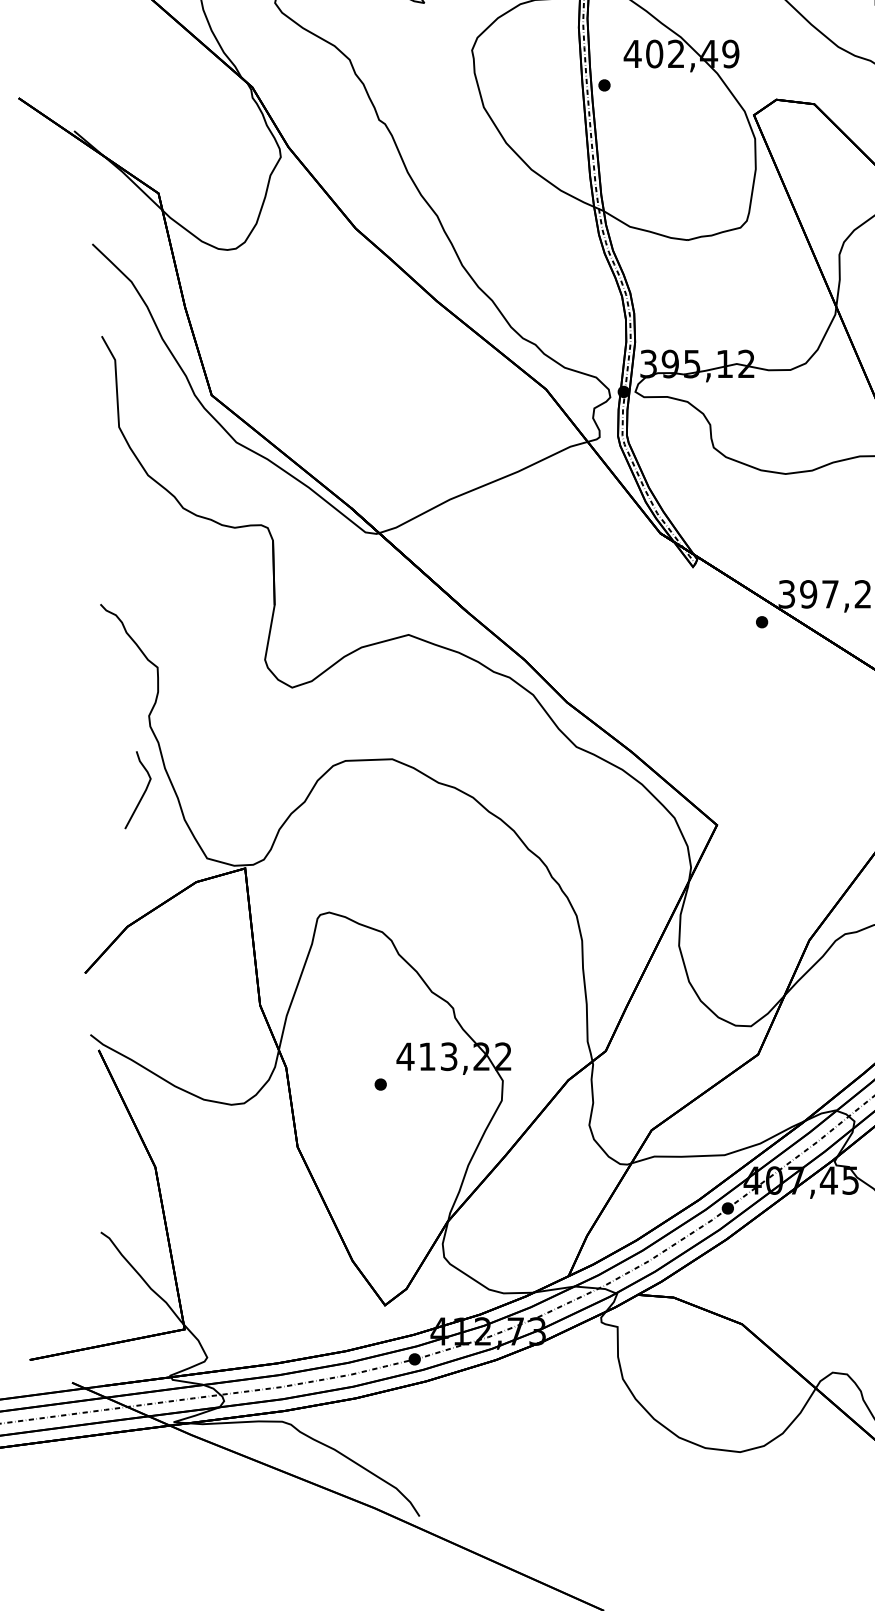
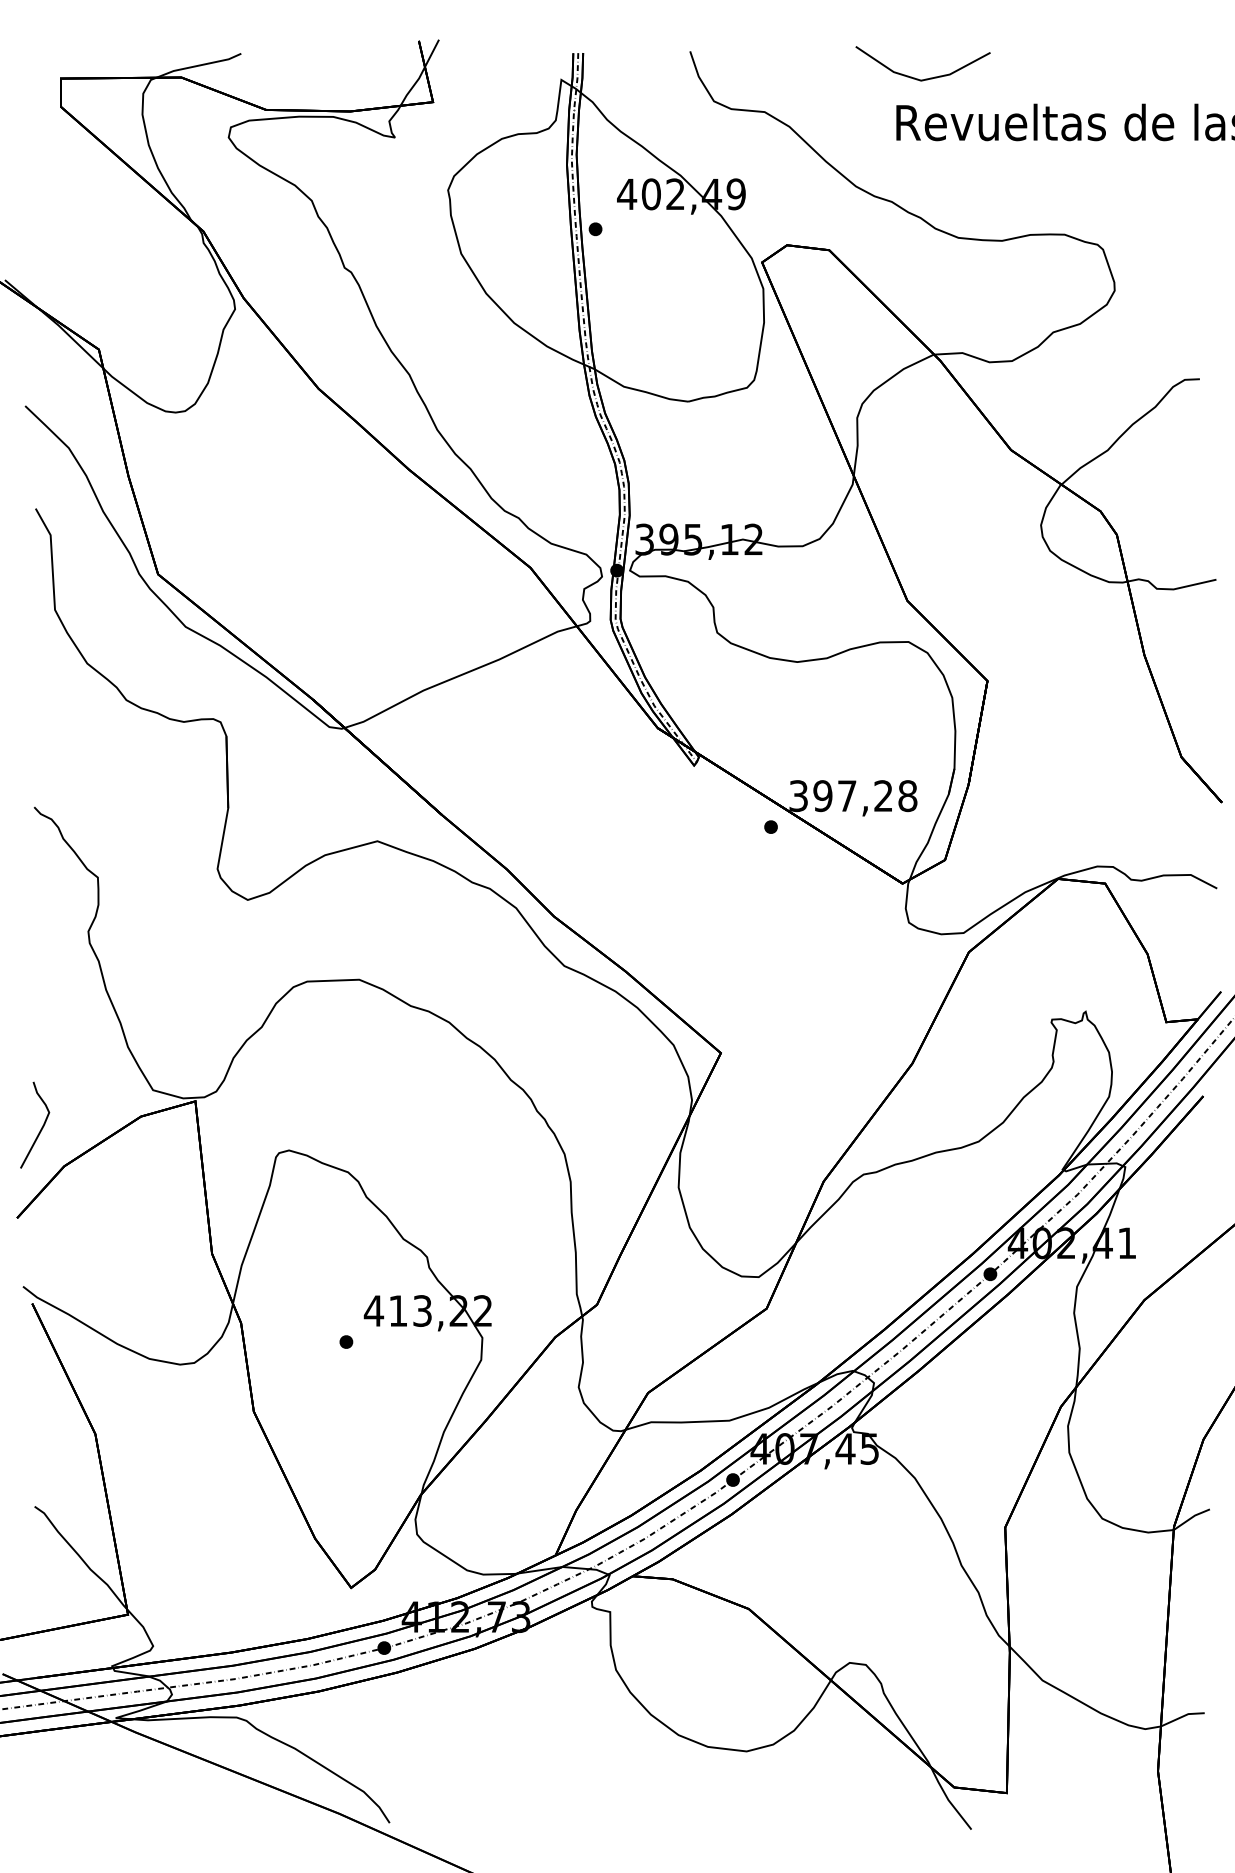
curve: (143, 792) -> (41, 1127), moved

